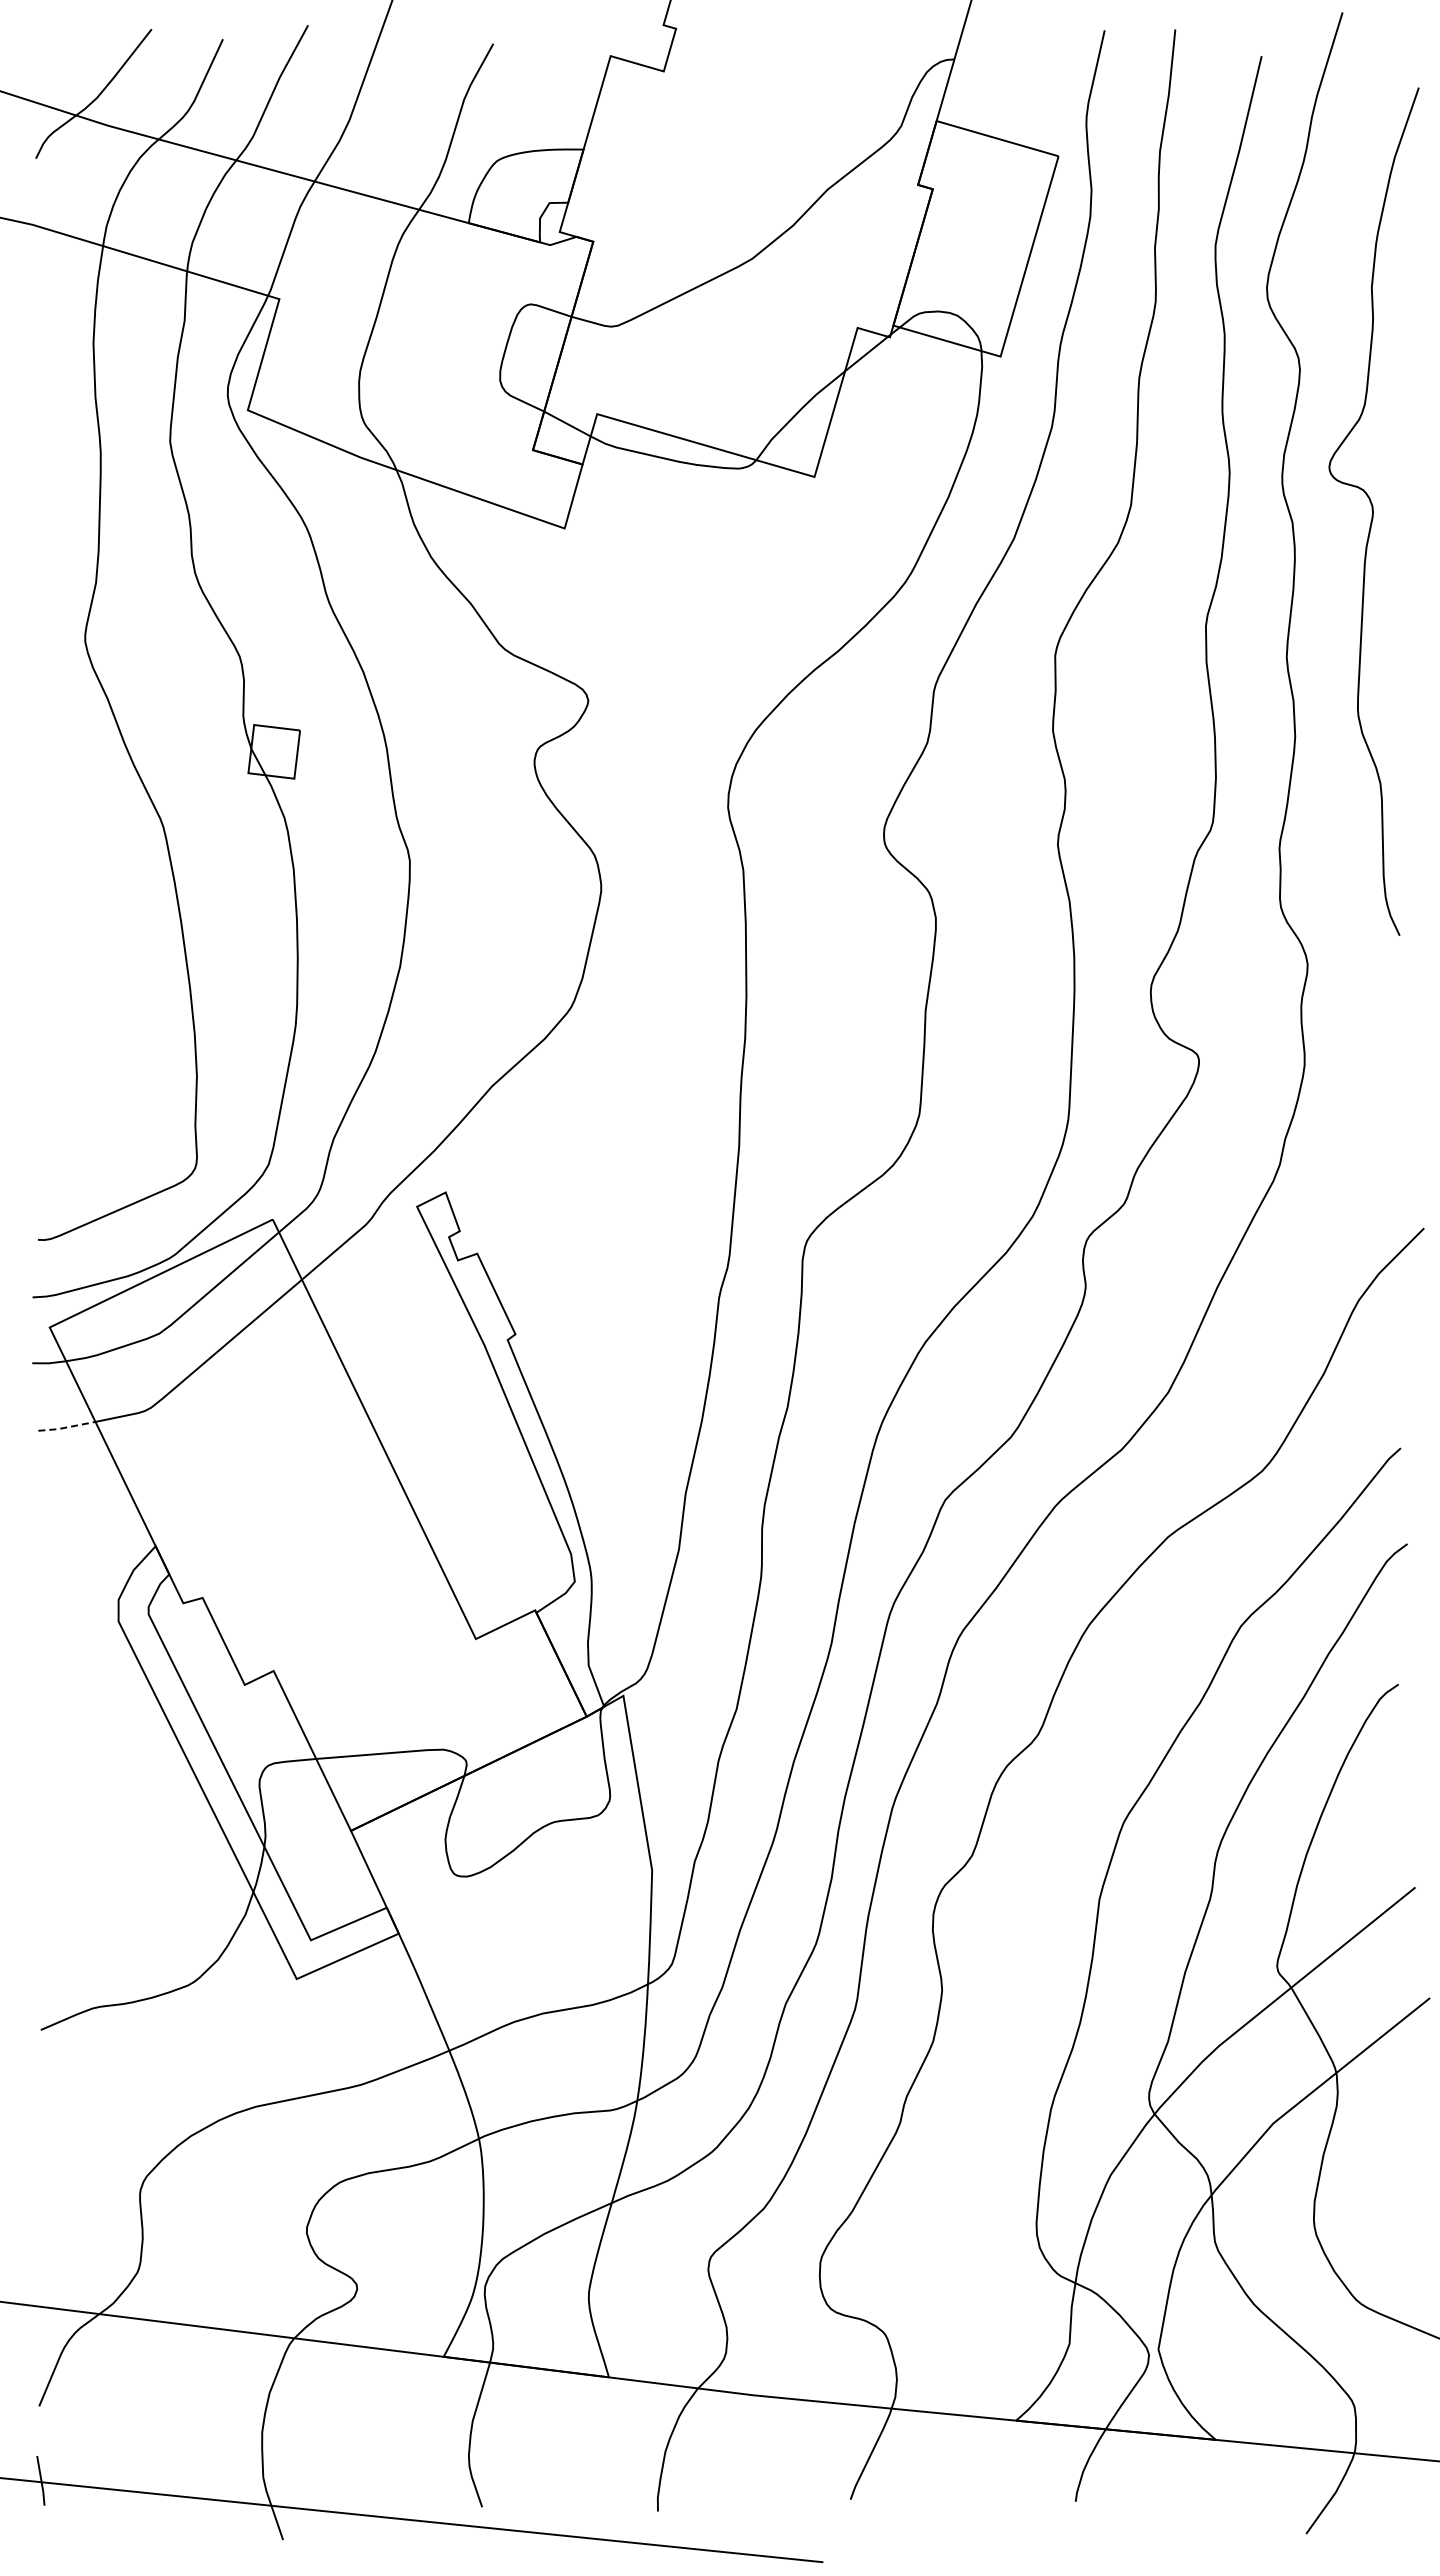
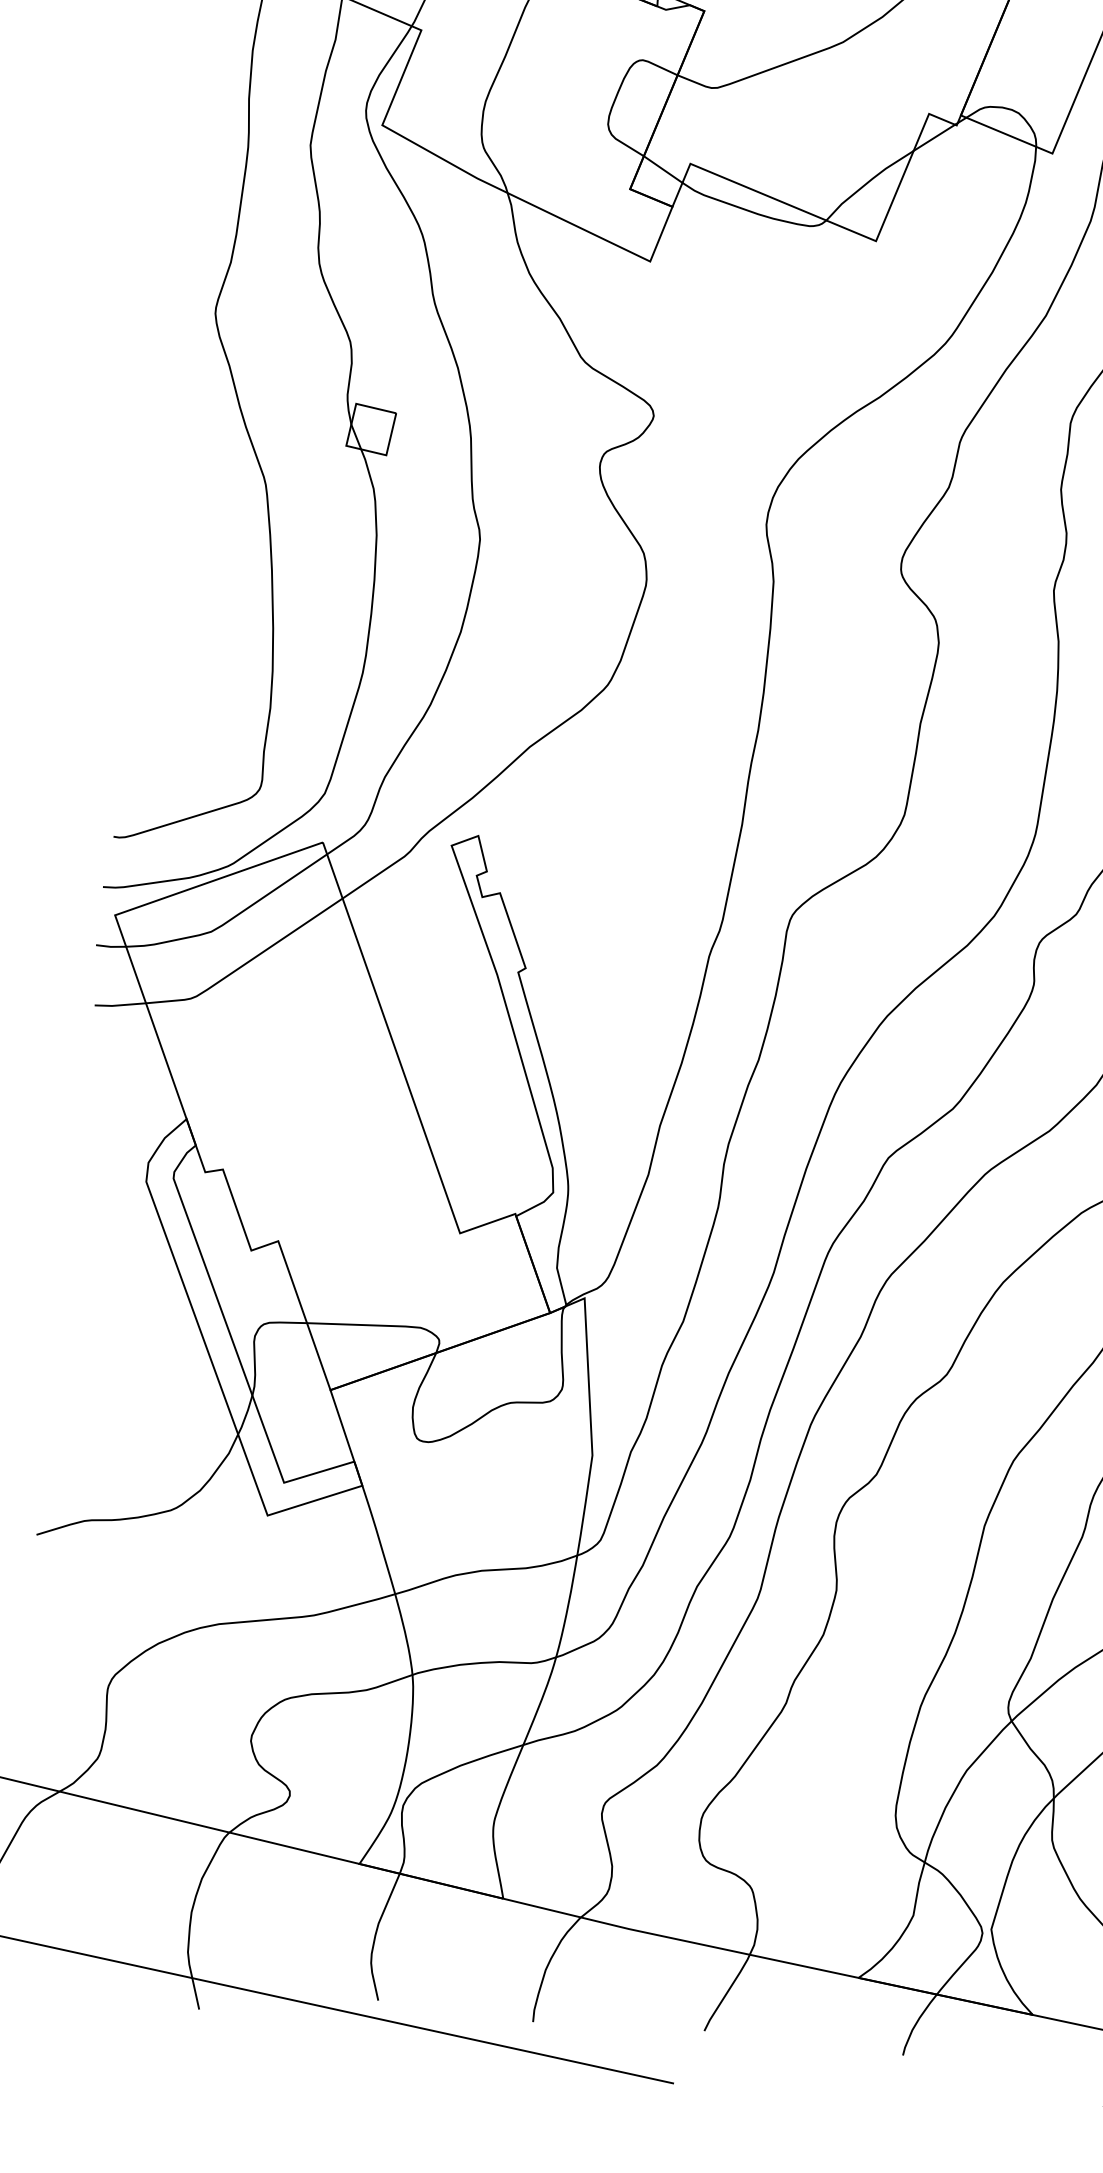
line: (66, 1427) -> (119, 1005), dashed -> solid

